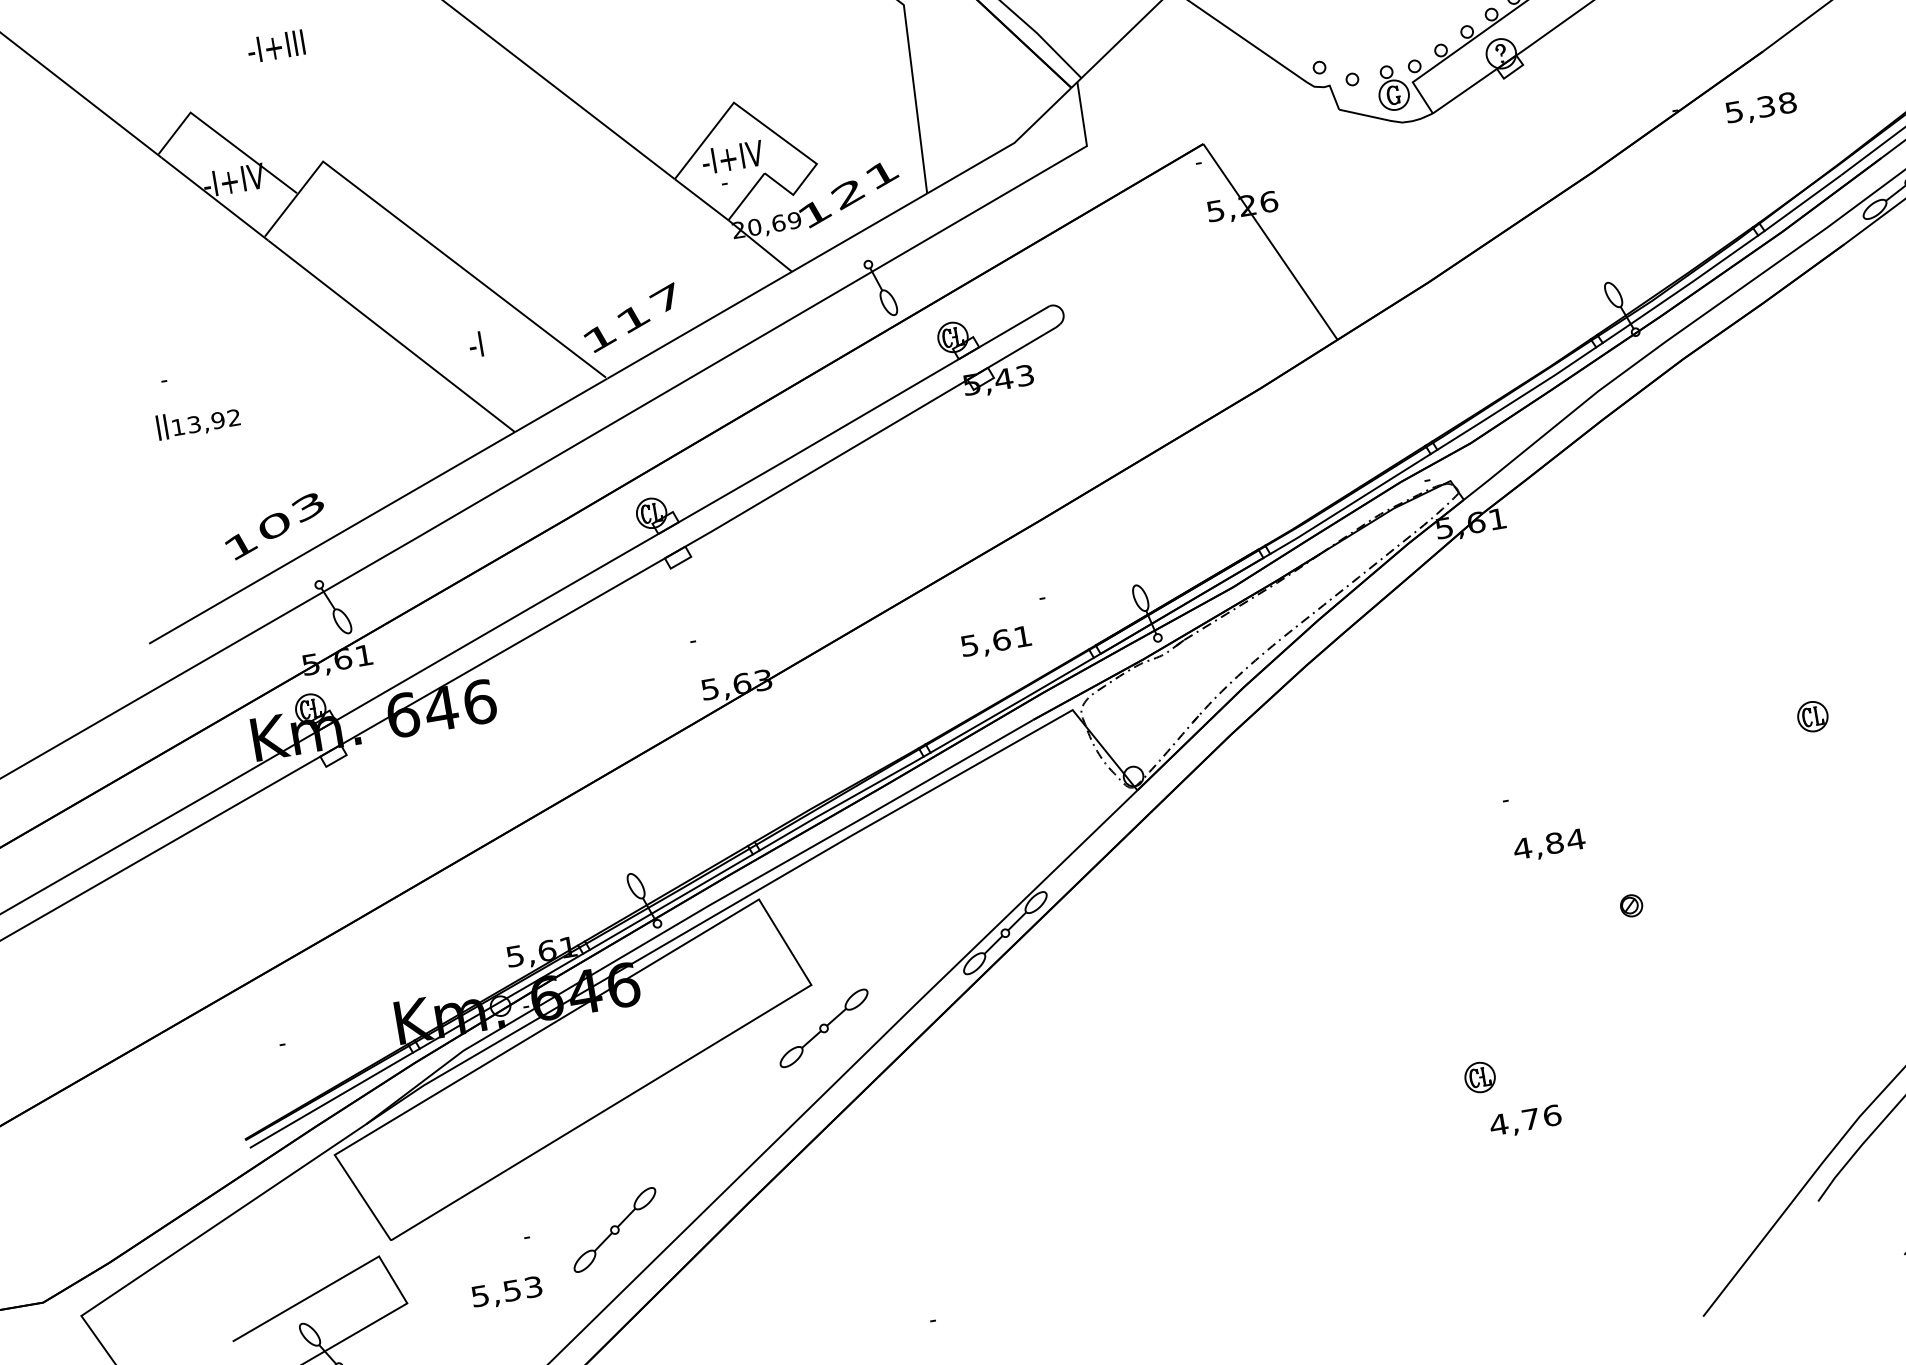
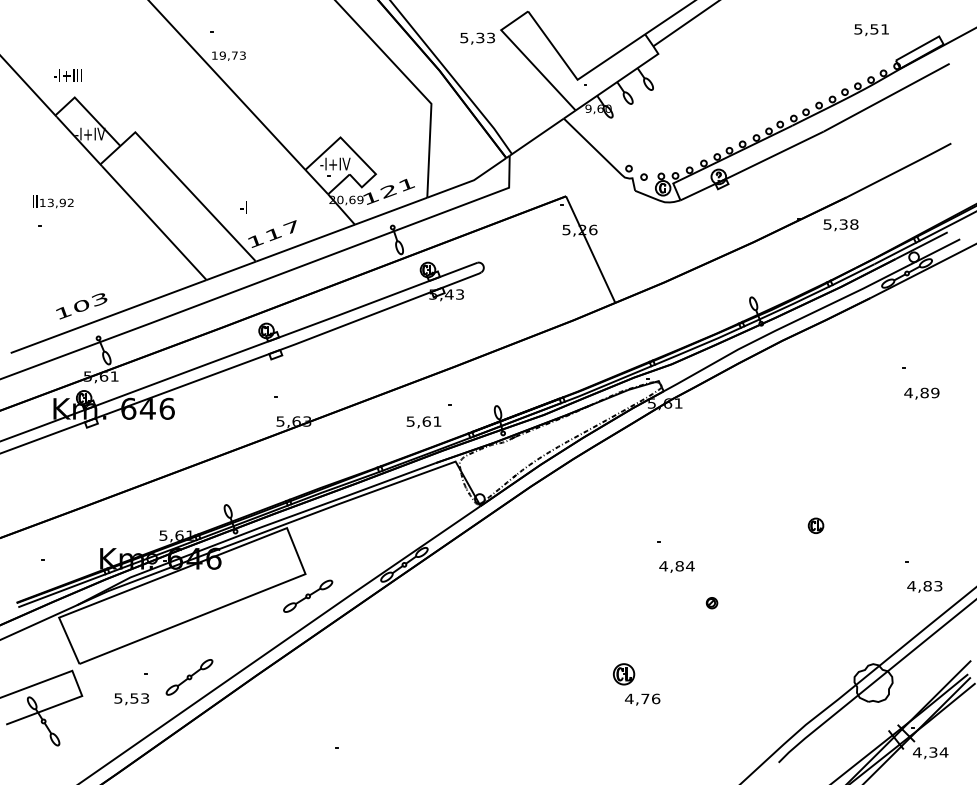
text: (275, 47) -> (67, 75), moved
text: (475, 345) -> (243, 207), moved
text: (199, 420) -> (53, 201), moved
part: (1479, 1077) -> (623, 674), size x1.4

